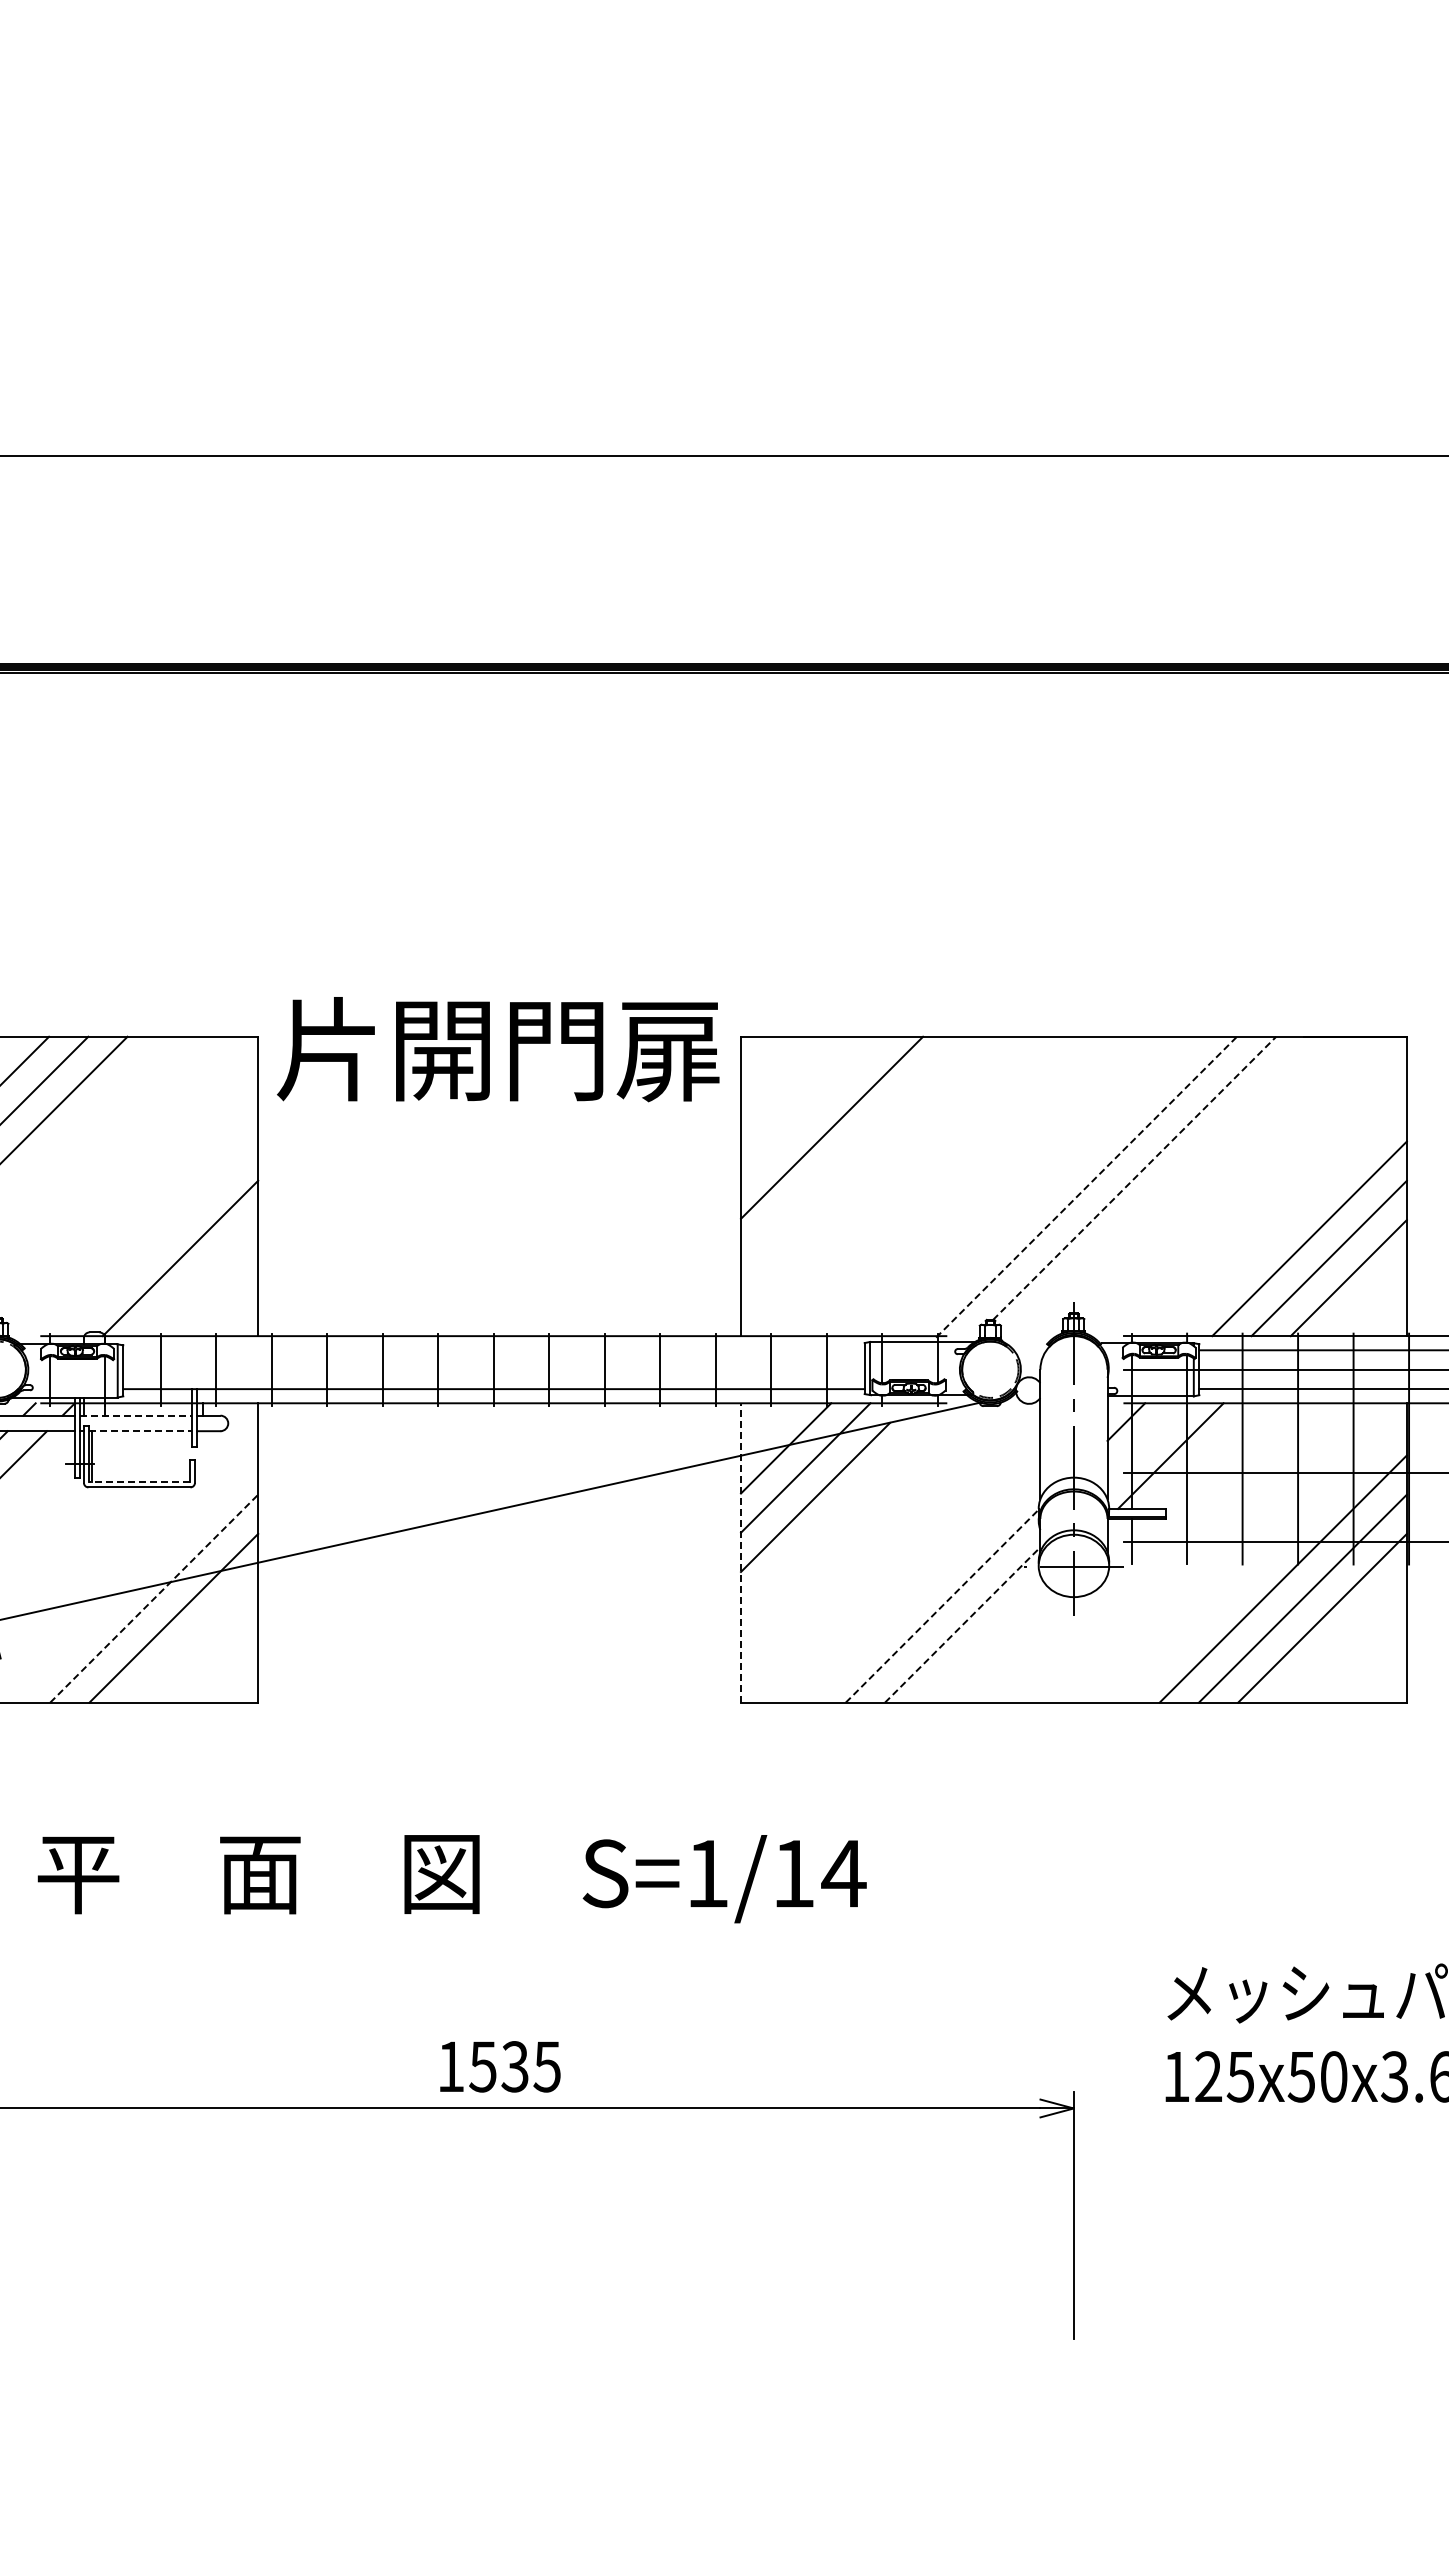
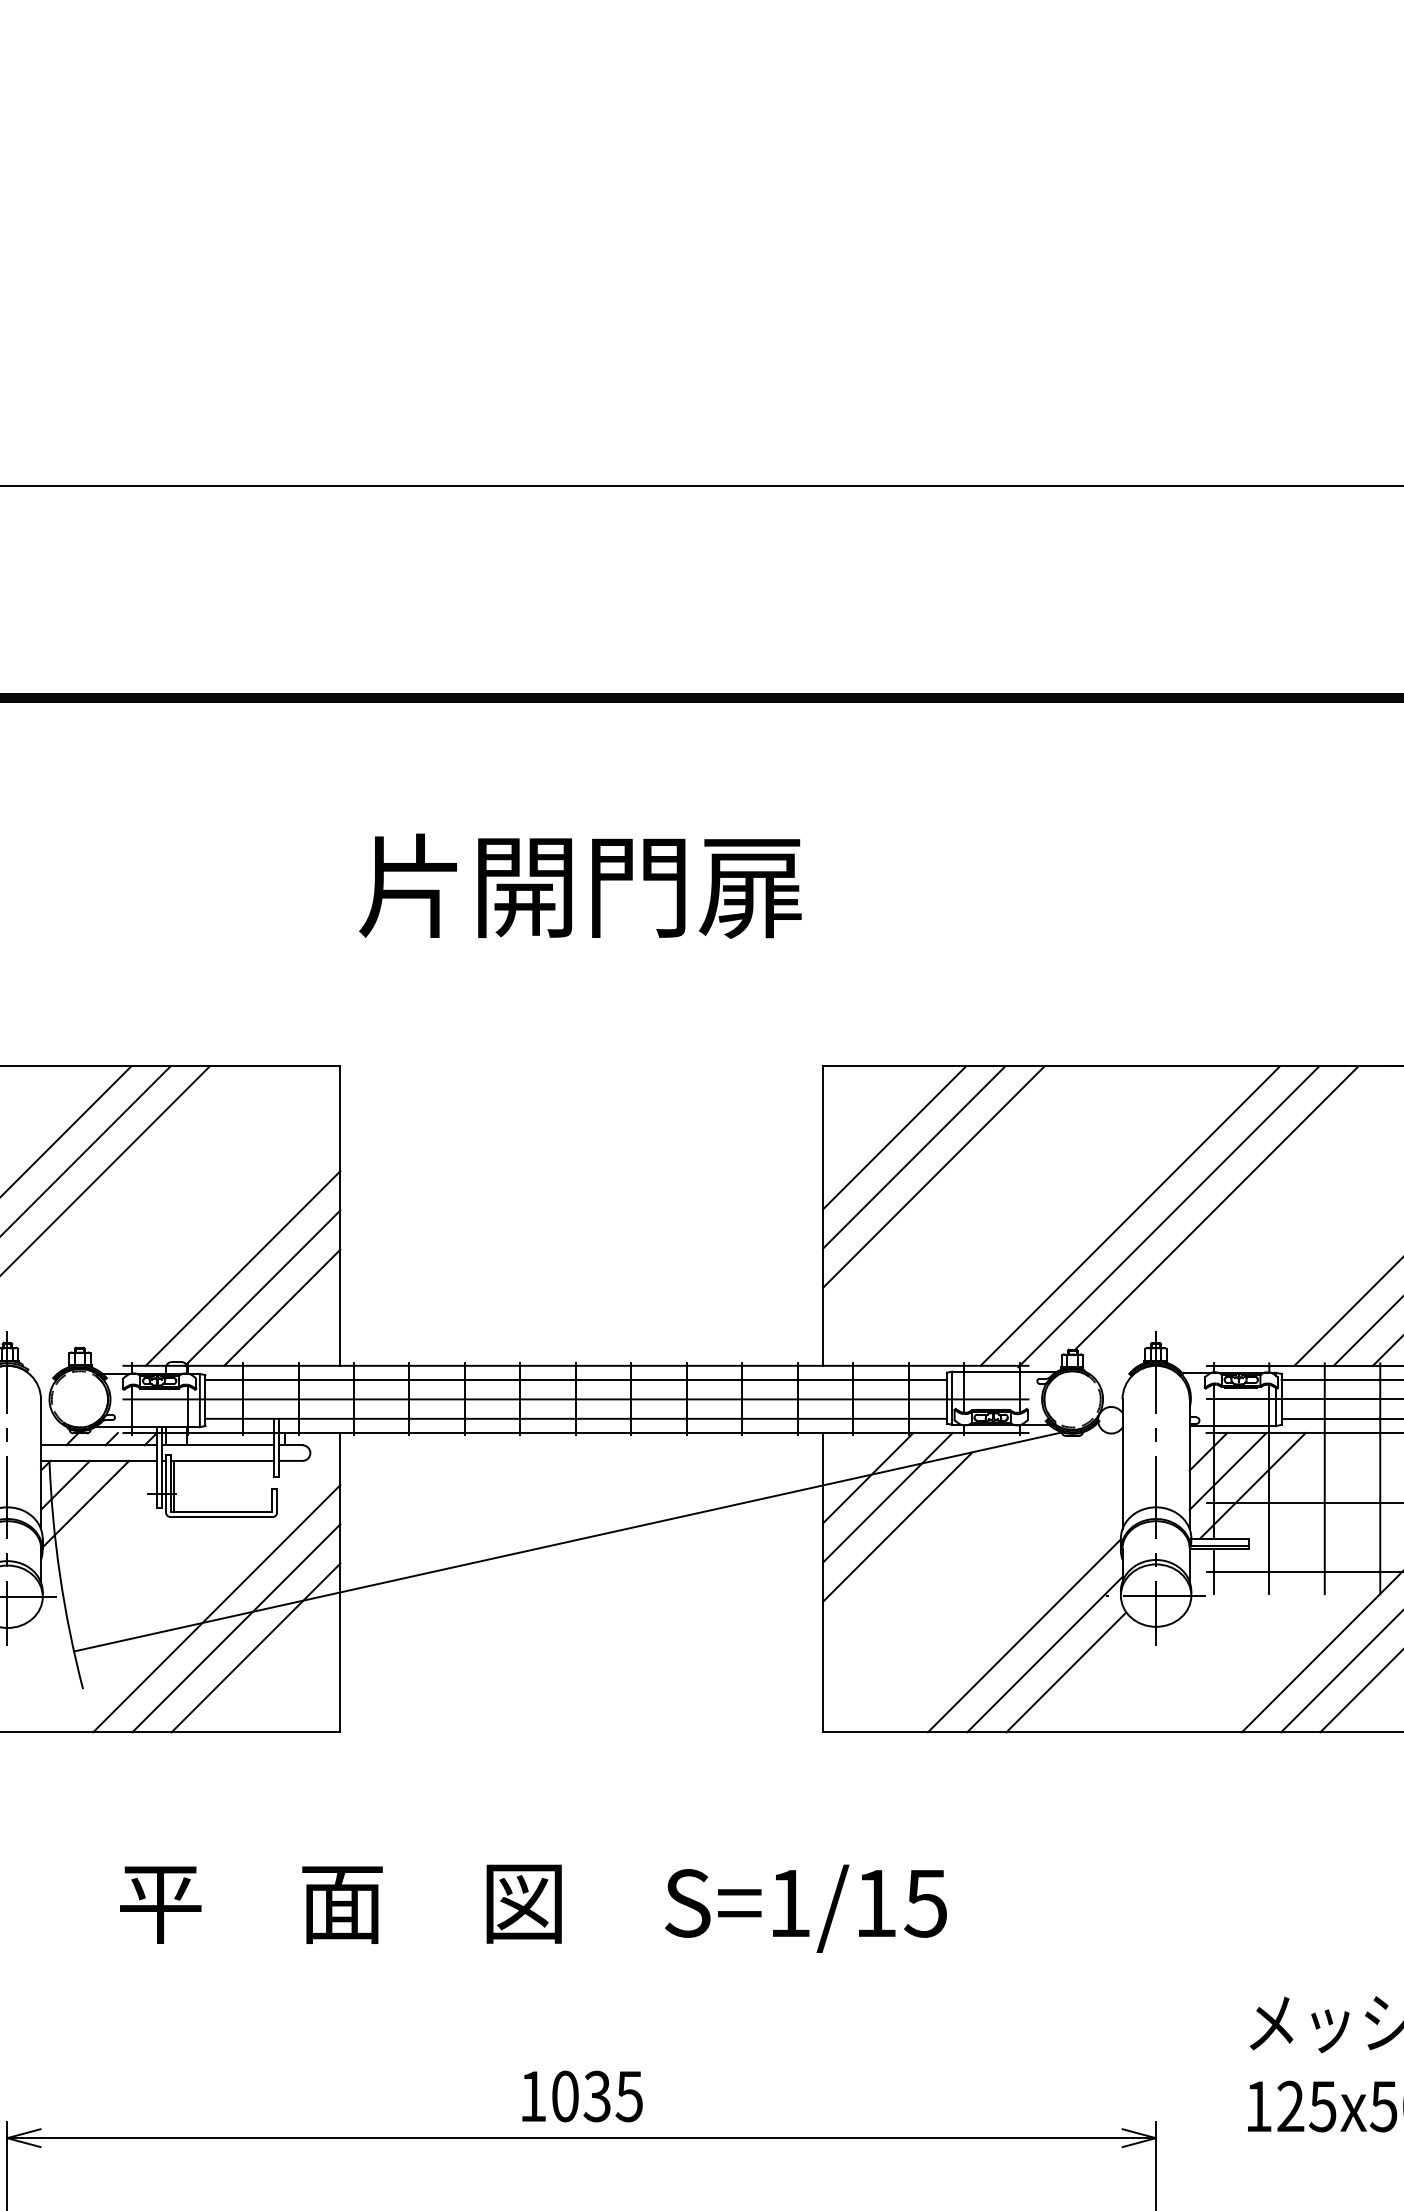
text: (498, 1049) -> (580, 886), moved
line: (811, 1107) -> (893, 1137), added
line: (851, 1147) -> (933, 1177), added
line: (1134, 1178) -> (1216, 1208), dashed -> solid
line: (1047, 1186) -> (1129, 1216), added
line: (1086, 1187) -> (1168, 1217), dashed -> solid
line: (160, 1238) -> (242, 1268), added
line: (200, 1278) -> (282, 1308), added
line: (493, 1350) -> (575, 1380), added
line: (493, 1369) -> (575, 1399), added
line: (136, 1415) -> (218, 1445), dashed -> solid
line: (140, 1431) -> (222, 1461), dashed -> solid
line: (1145, 1441) -> (1227, 1471), added
line: (138, 1482) -> (220, 1512), dashed -> solid
line: (740, 1552) -> (822, 1582), dashed -> solid
line: (134, 1578) -> (216, 1608), added
line: (154, 1598) -> (236, 1628), dashed -> solid
line: (942, 1605) -> (1024, 1635), dashed -> solid
line: (962, 1624) -> (1044, 1654), dashed -> solid
line: (983, 1642) -> (1065, 1672), added
text: (843, 1874) -> (925, 1904), S=1/14 -> S=1/15
text: (482, 2066) -> (564, 2096), 1535 -> 1035

